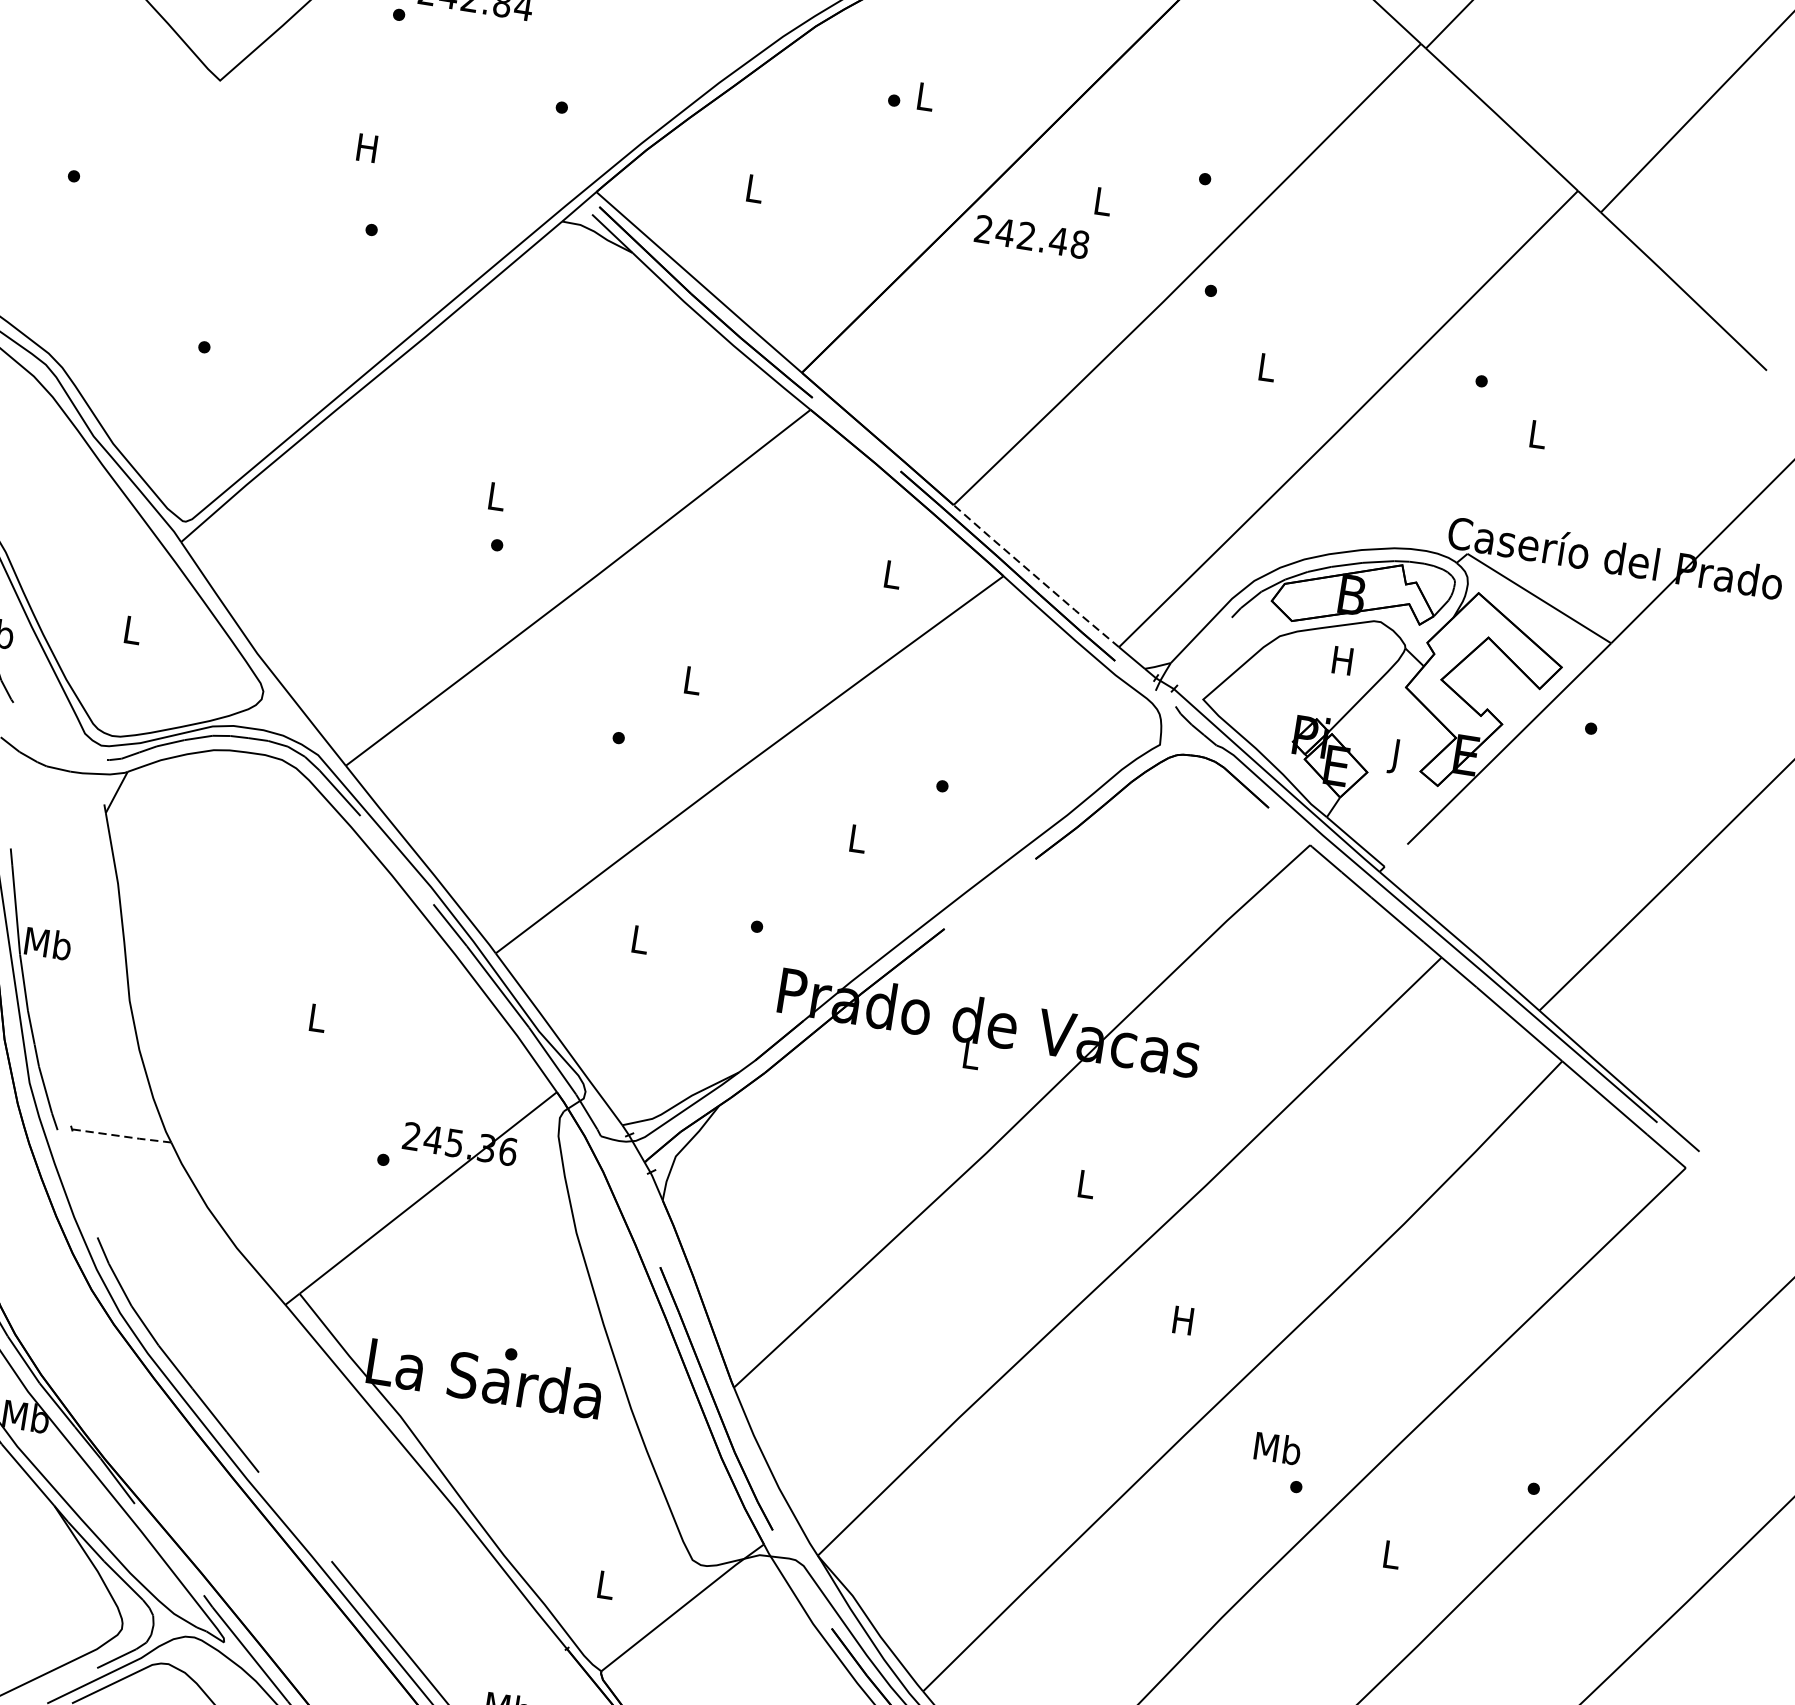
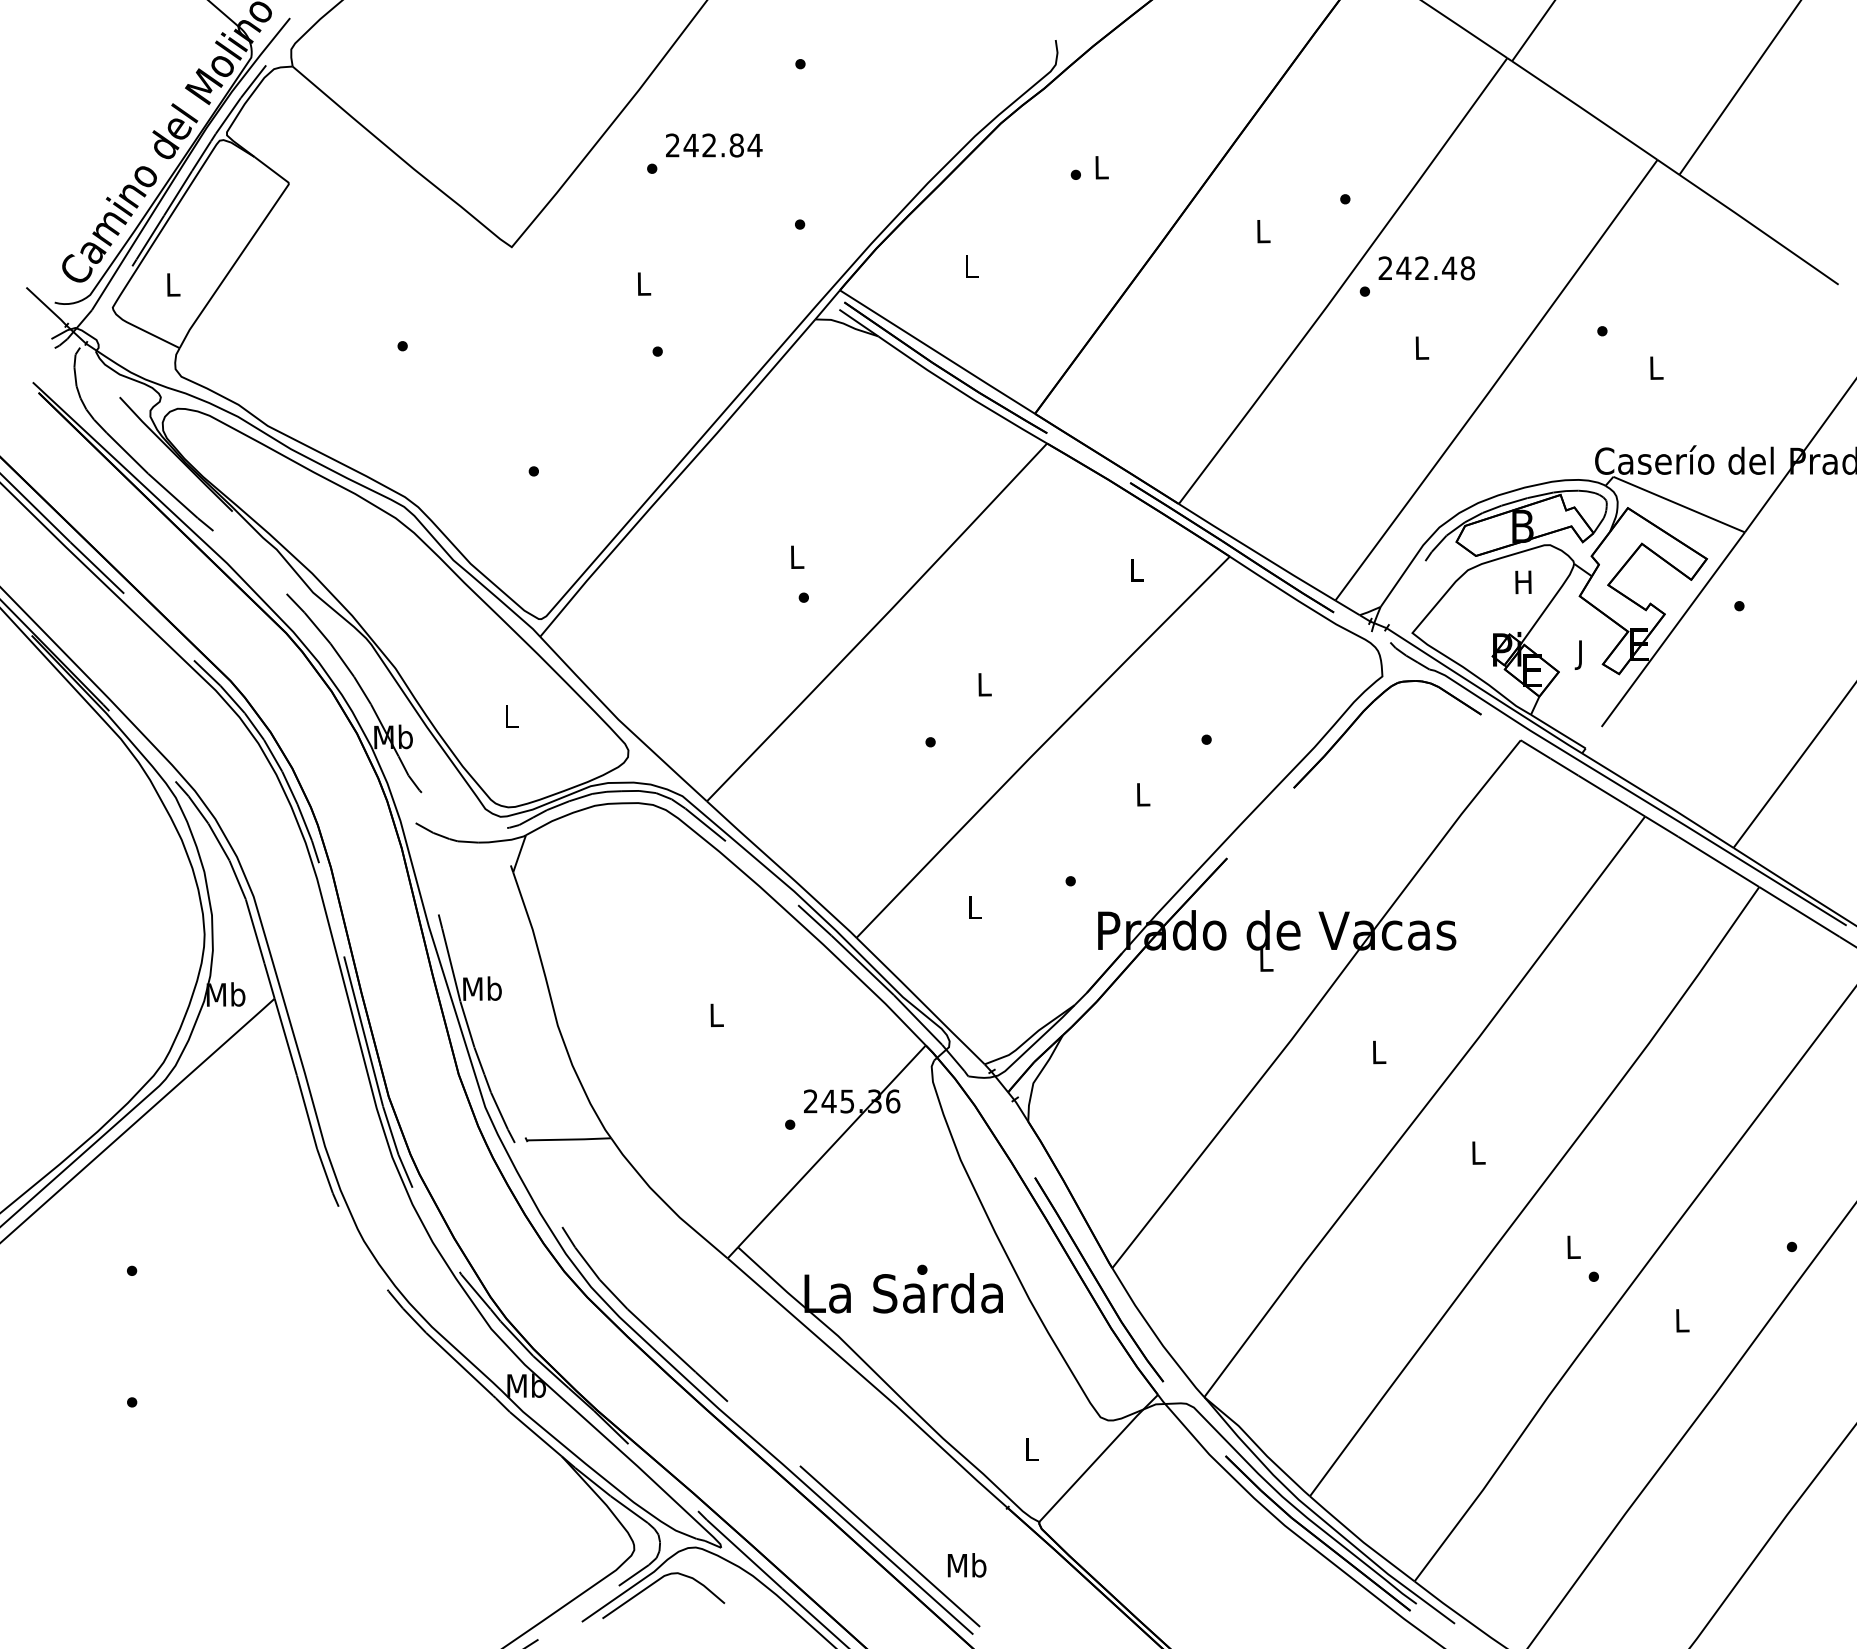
text: (367, 147) -> (643, 283), H -> L
text: (1031, 237) -> (1426, 268), moved
line: (1035, 576) -> (1256, 552), dashed -> solid
line: (122, 1136) -> (569, 1139), dashed -> solid
text: (1183, 1319) -> (1477, 1152), H -> L
text: (1278, 1447) -> (1573, 1246), Mb -> L

